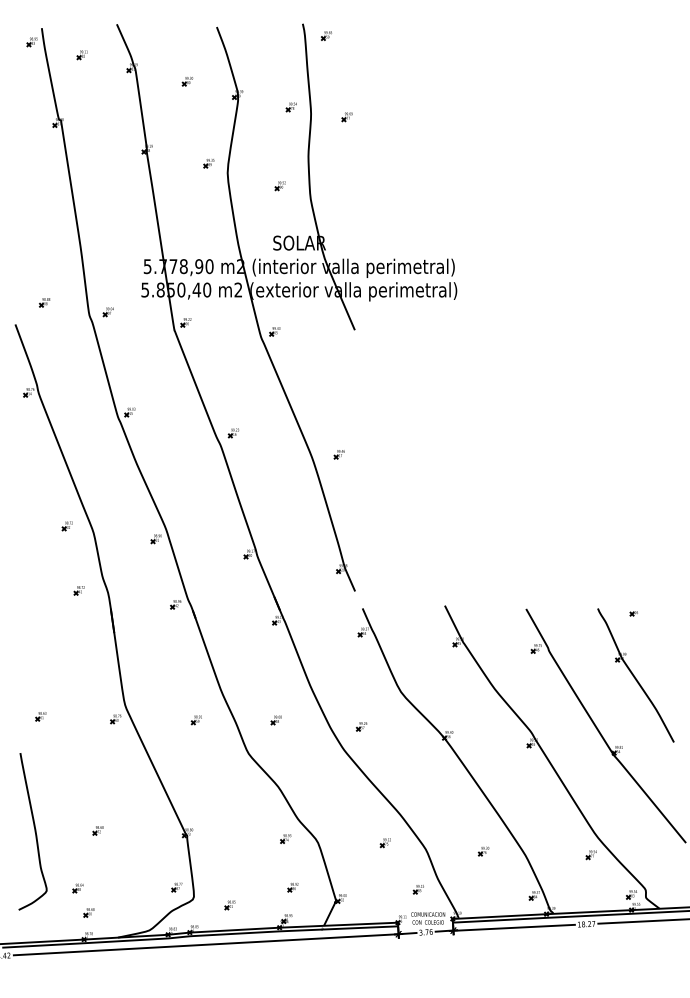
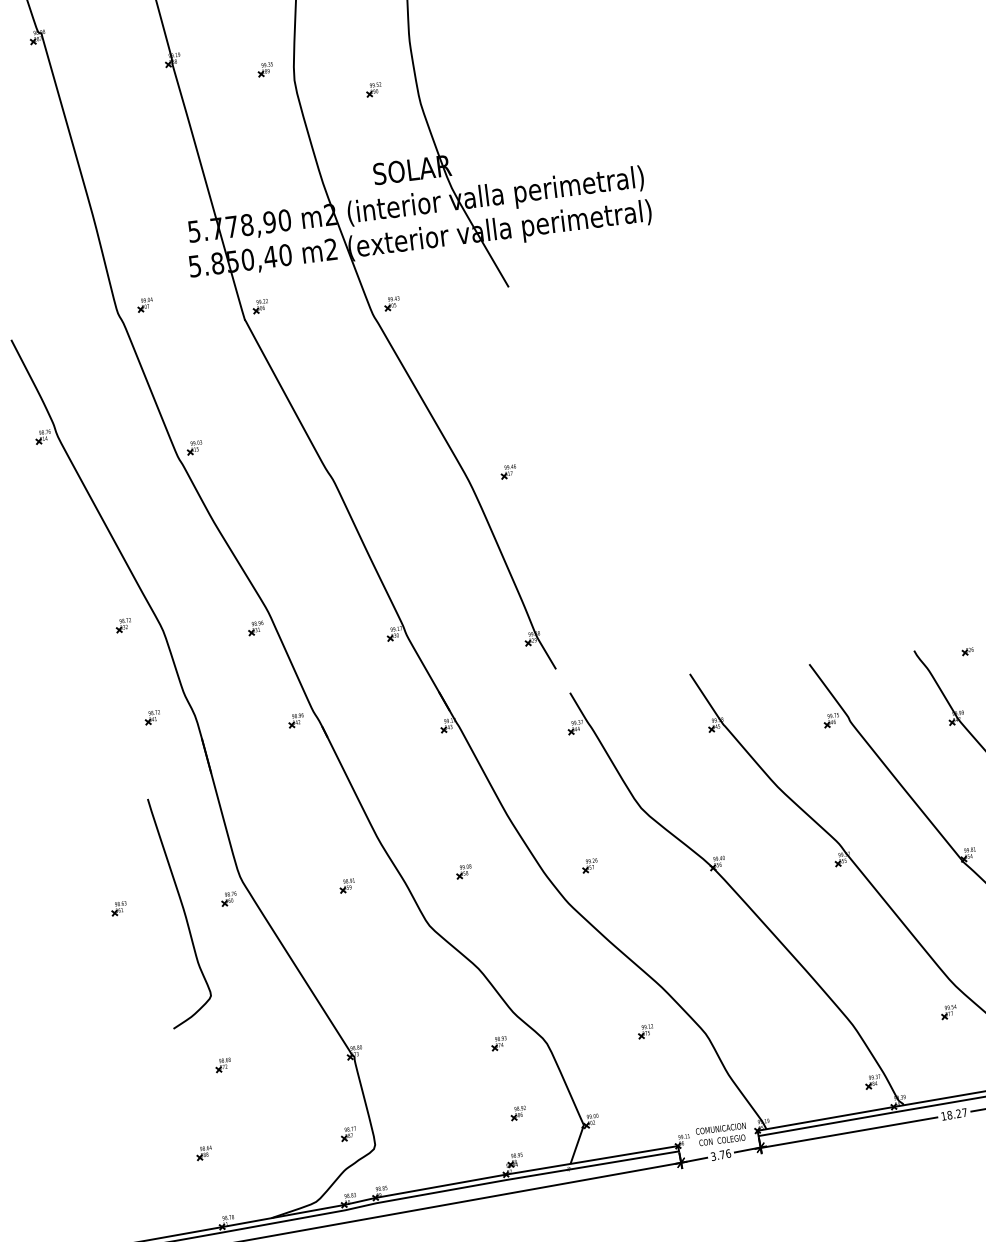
part: (44, 302) -> (49, 302), removed
part: (232, 433) -> (348, 460), removed
curve: (34, 831) -> (182, 911), moved
part: (483, 851) -> (790, 1026), removed
part: (417, 889) -> (700, 1094), removed
part: (229, 905) -> (428, 1151), removed
part: (88, 912) -> (223, 1186), removed

